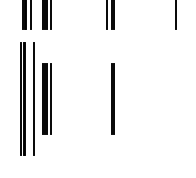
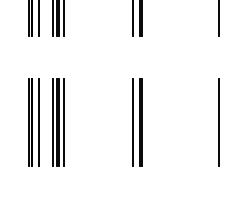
part: (26, 98) -> (33, 122), size x0.62
line: (106, 98) -> (132, 122), added
line: (175, 98) -> (218, 122), added

